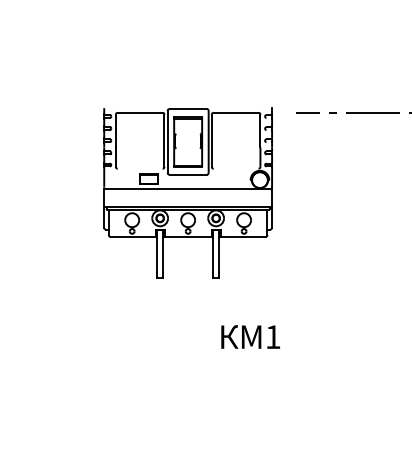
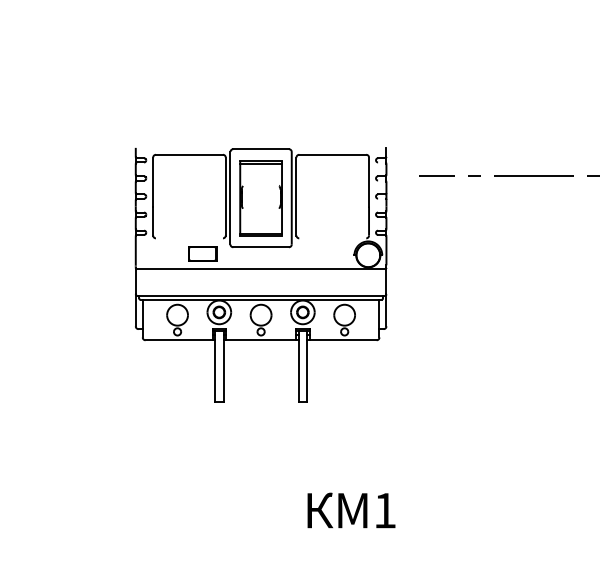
part: (187, 192) -> (260, 273), moved

